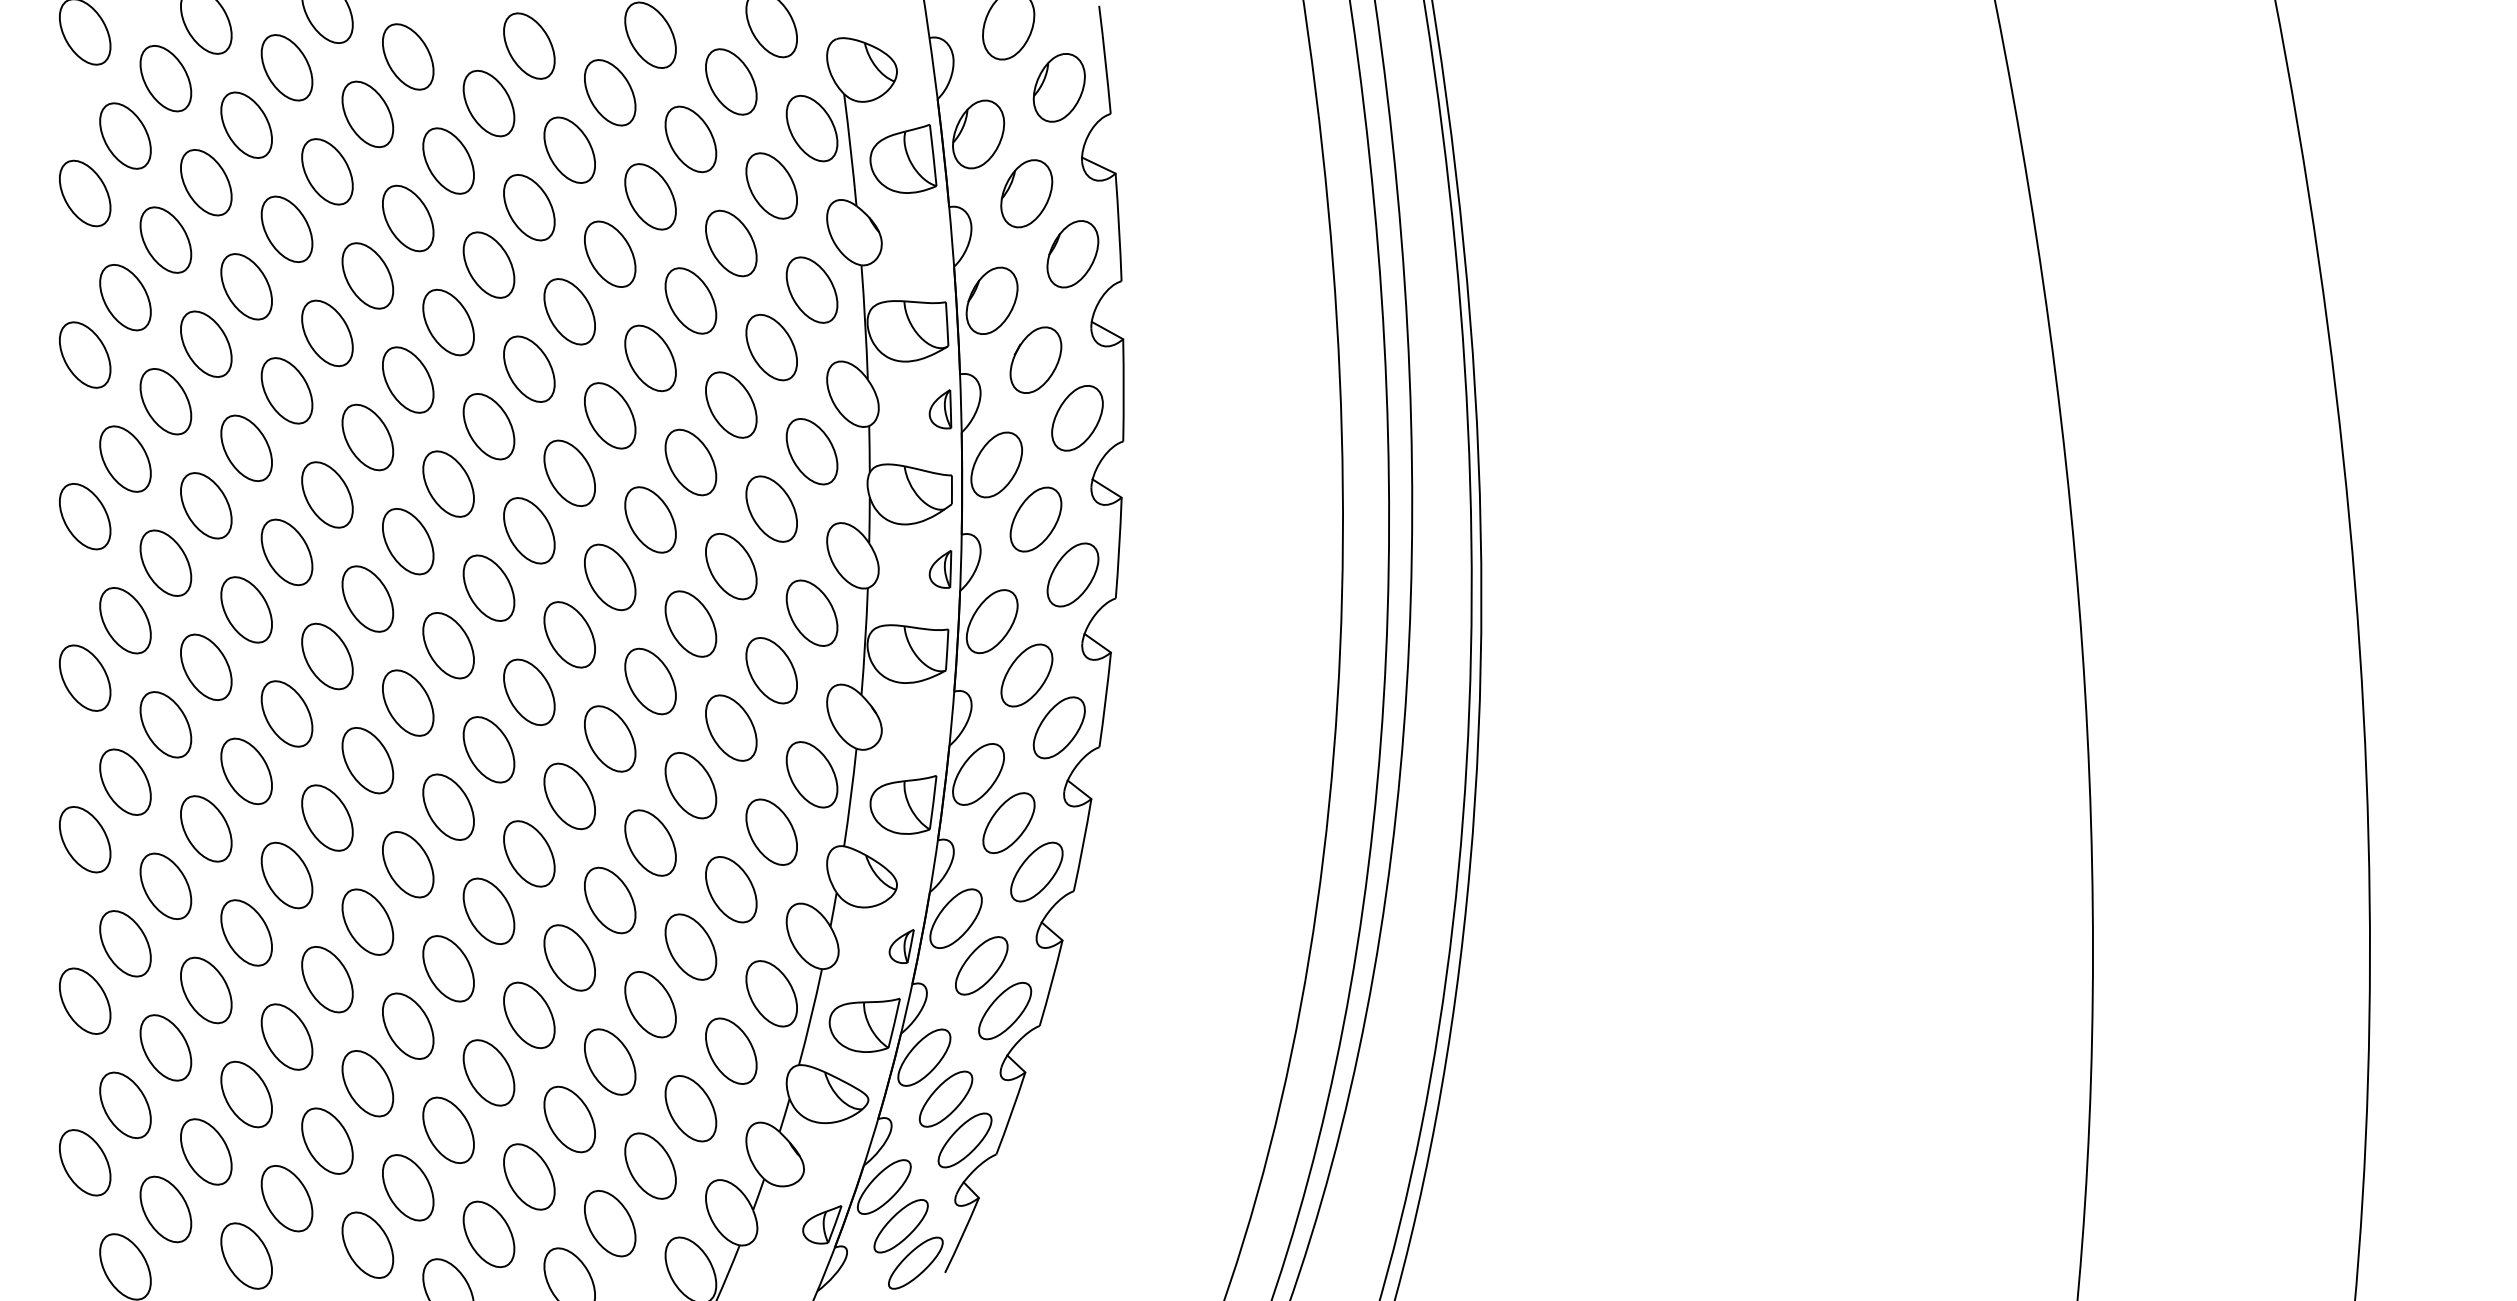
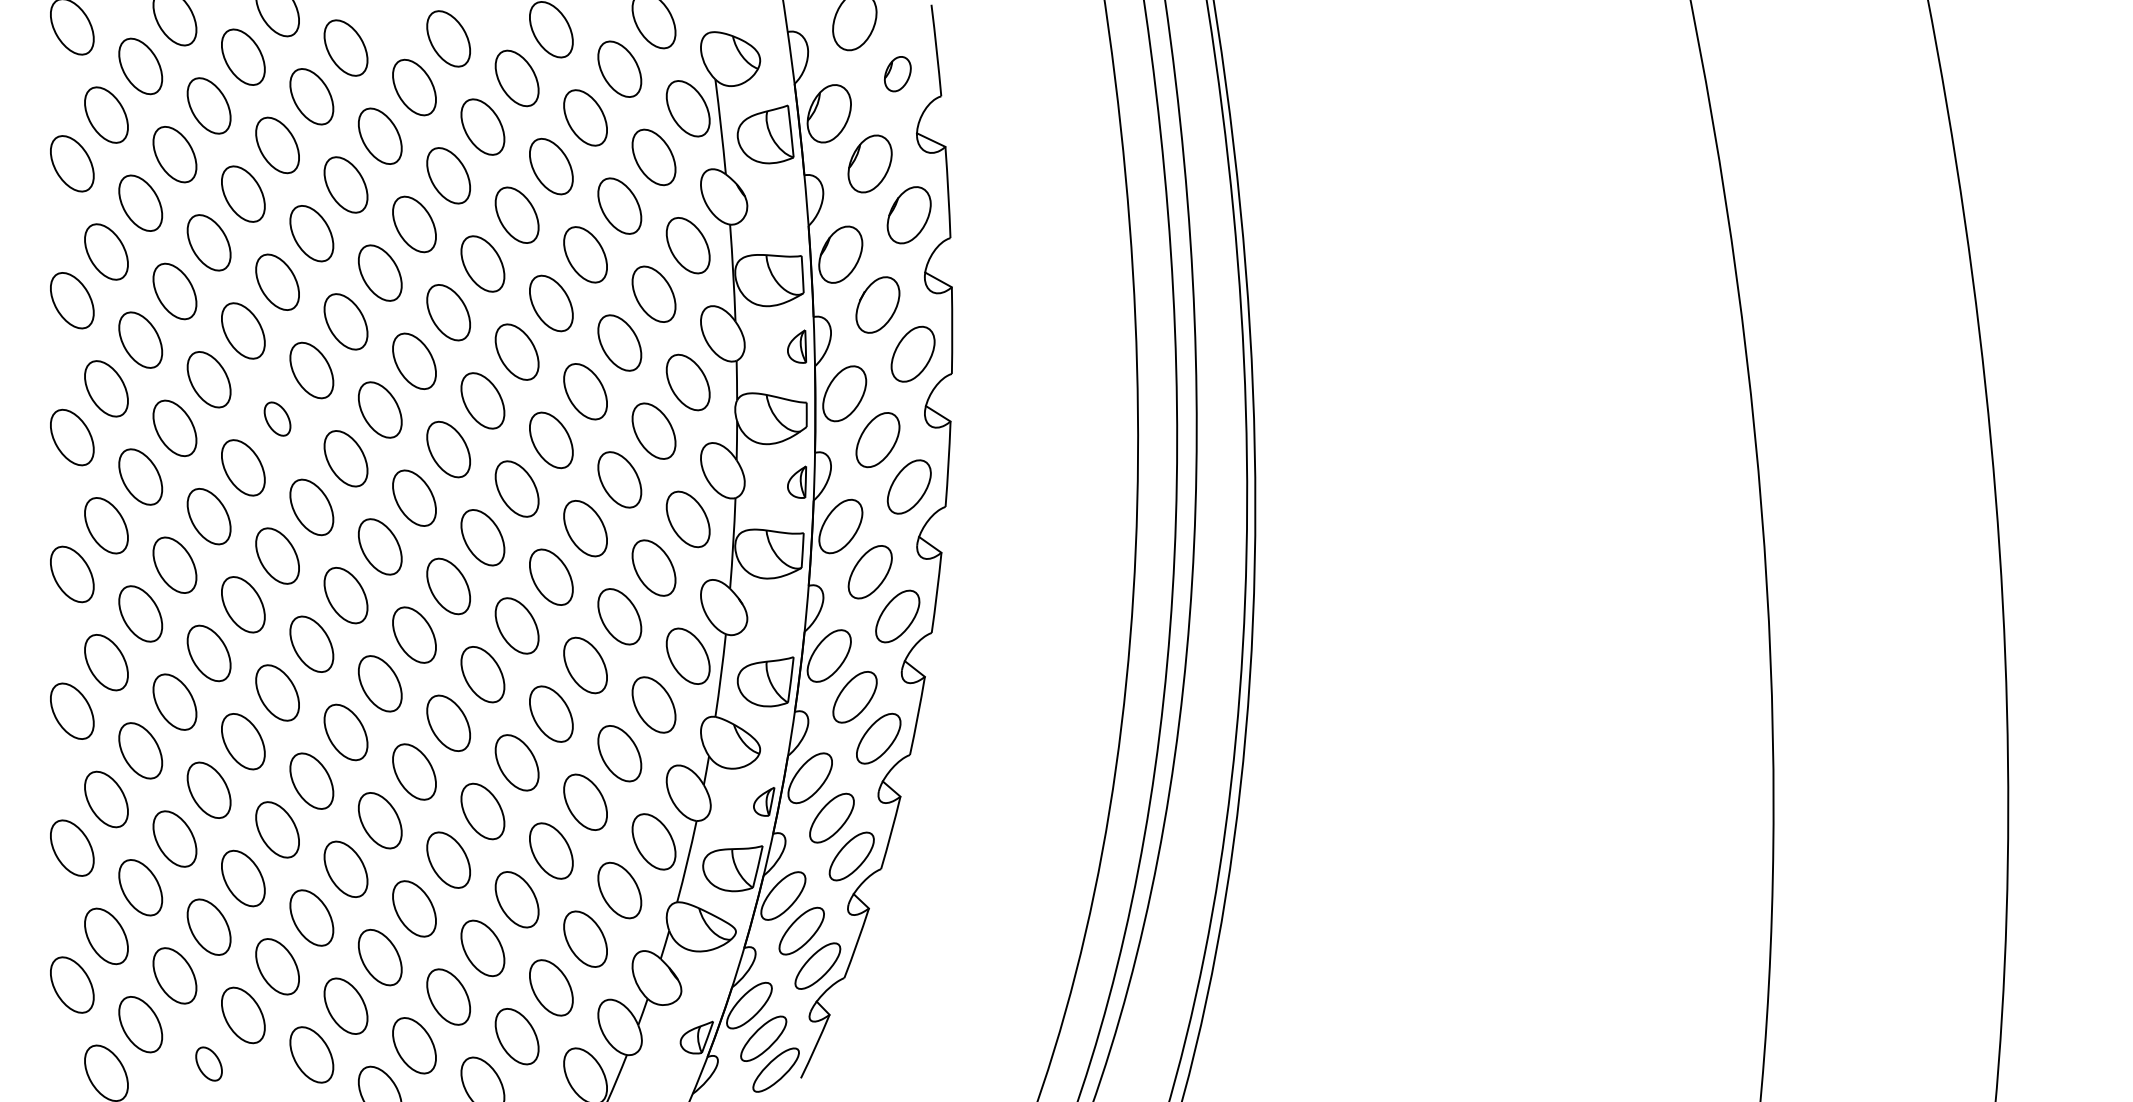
part: (1059, 86) -> (897, 73), size x0.6
part: (327, 494) -> (277, 418), size x0.6
part: (245, 1255) -> (208, 1063), size x0.6

